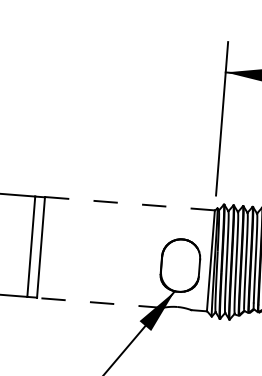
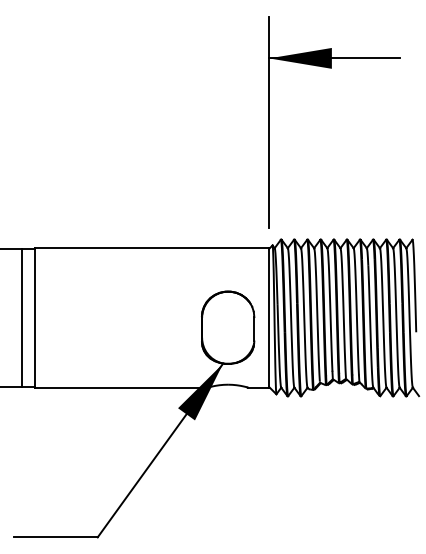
line: (129, 203) -> (151, 248), dashed -> solid
line: (99, 302) -> (121, 387), dashed -> solid

